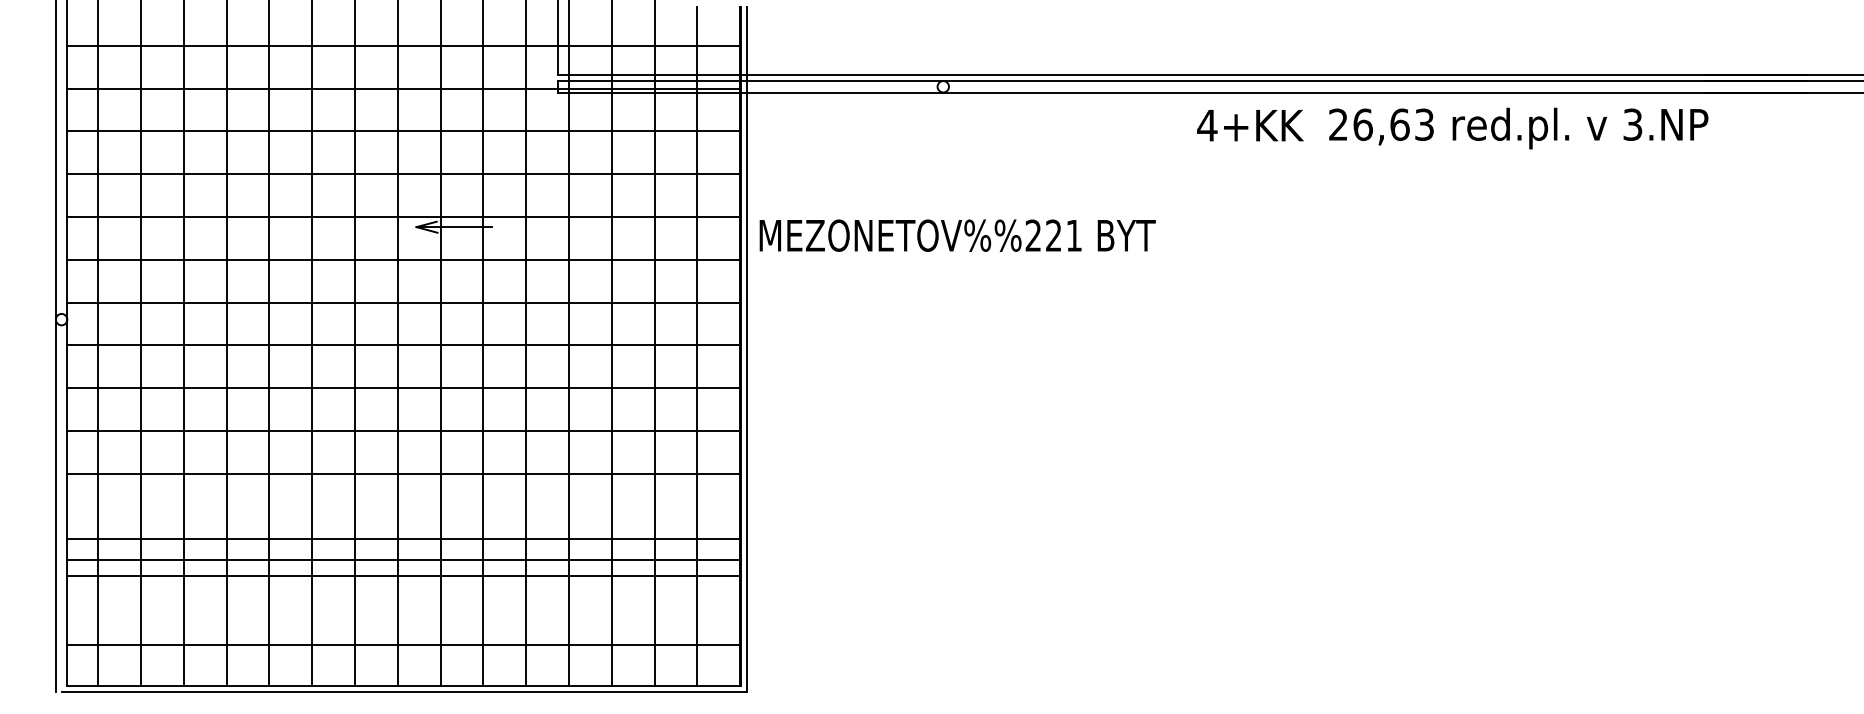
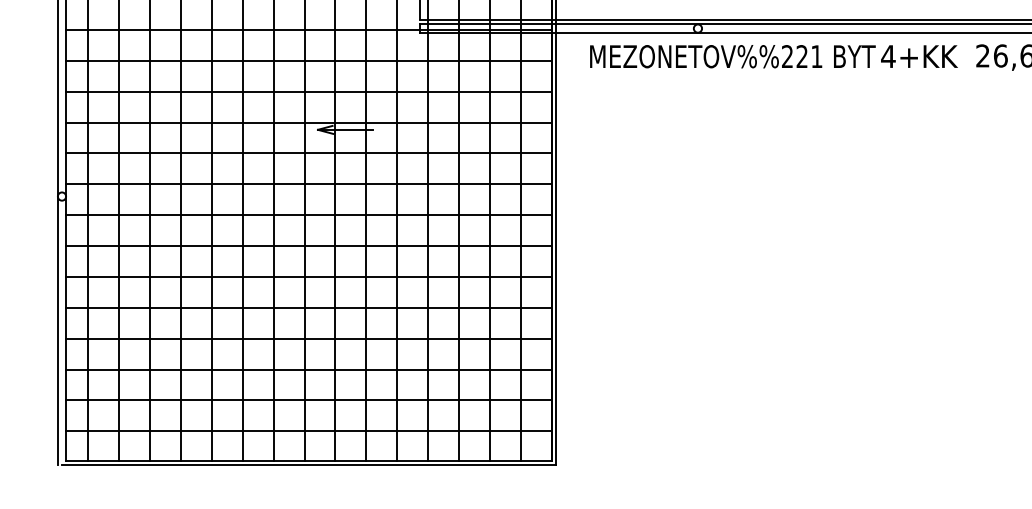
text: (957, 235) -> (732, 56), moved
line: (403, 538) -> (308, 338), moved
line: (403, 576) -> (308, 400), moved

